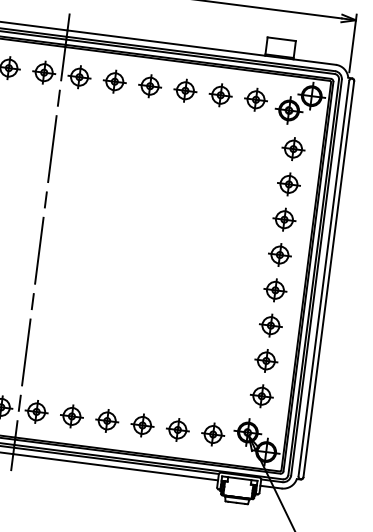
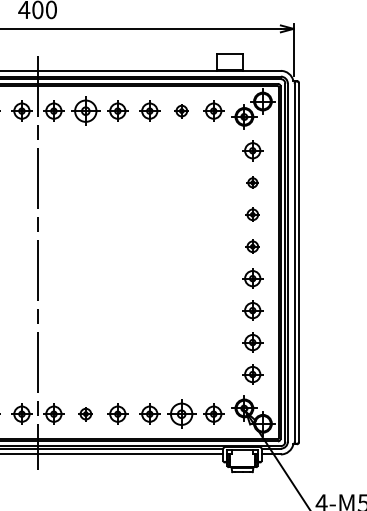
part: (114, 80) -> (85, 110), size x1.4
part: (220, 94) -> (181, 110), size x0.7
part: (288, 184) -> (252, 182), size x0.6
part: (284, 219) -> (252, 214), size x0.7
part: (279, 254) -> (252, 246), size x0.7
part: (71, 415) -> (85, 413), size x0.7
part: (177, 429) -> (181, 413), size x1.4

